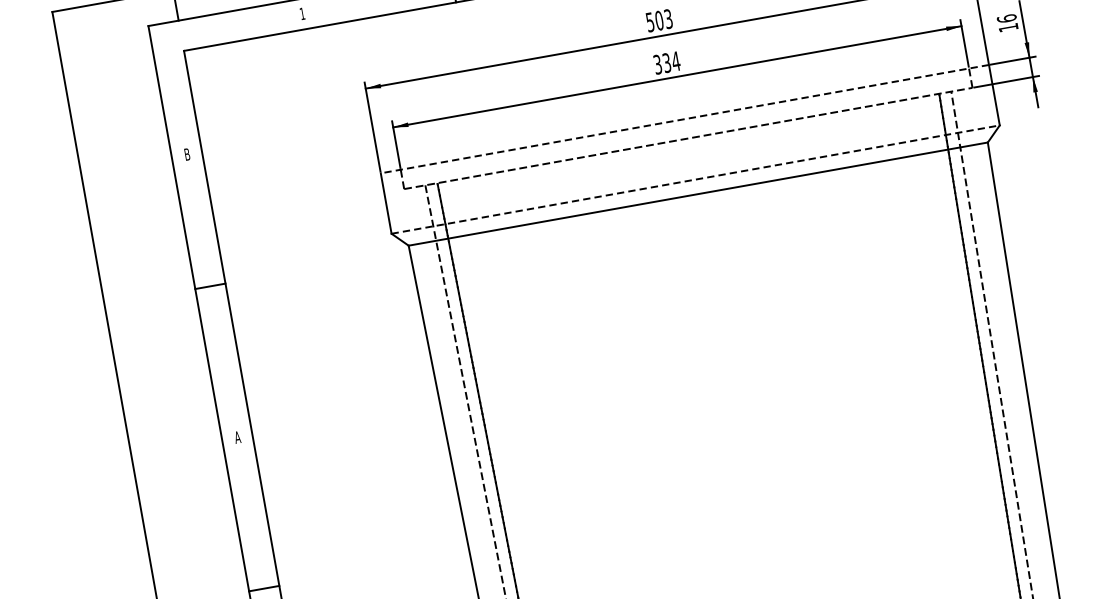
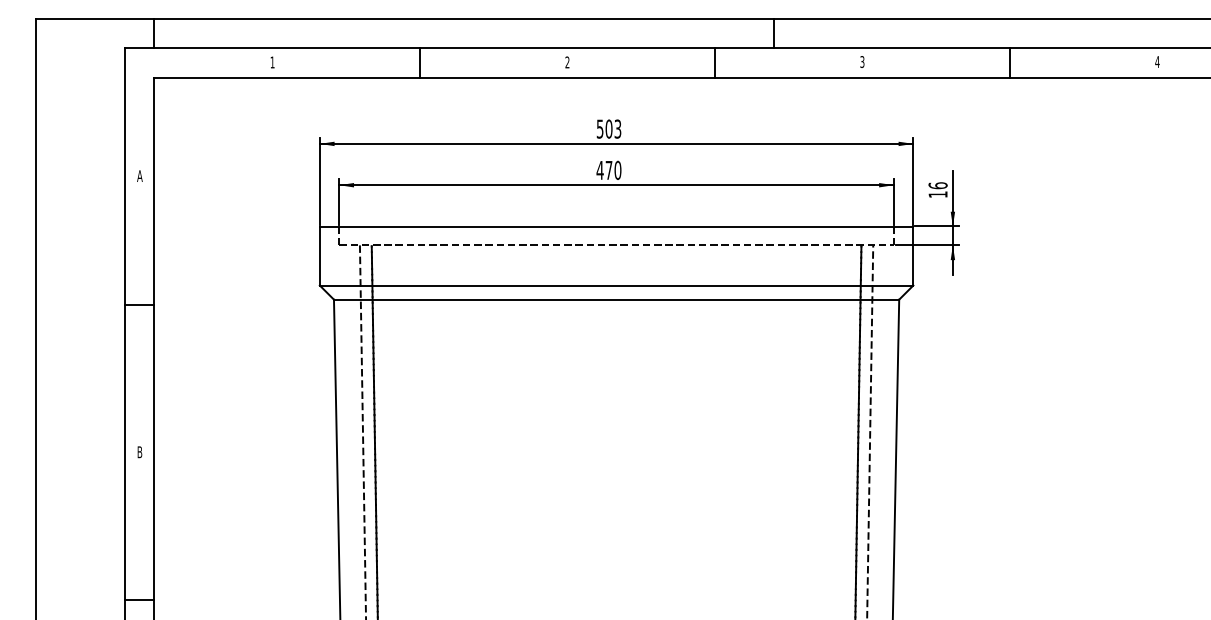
text: (666, 63) -> (608, 170), 334 -> 470
line: (684, 119) -> (616, 226), dashed -> solid
text: (186, 153) -> (139, 175), B -> A
line: (695, 179) -> (616, 285), dashed -> solid
text: (237, 437) -> (139, 452), A -> B

